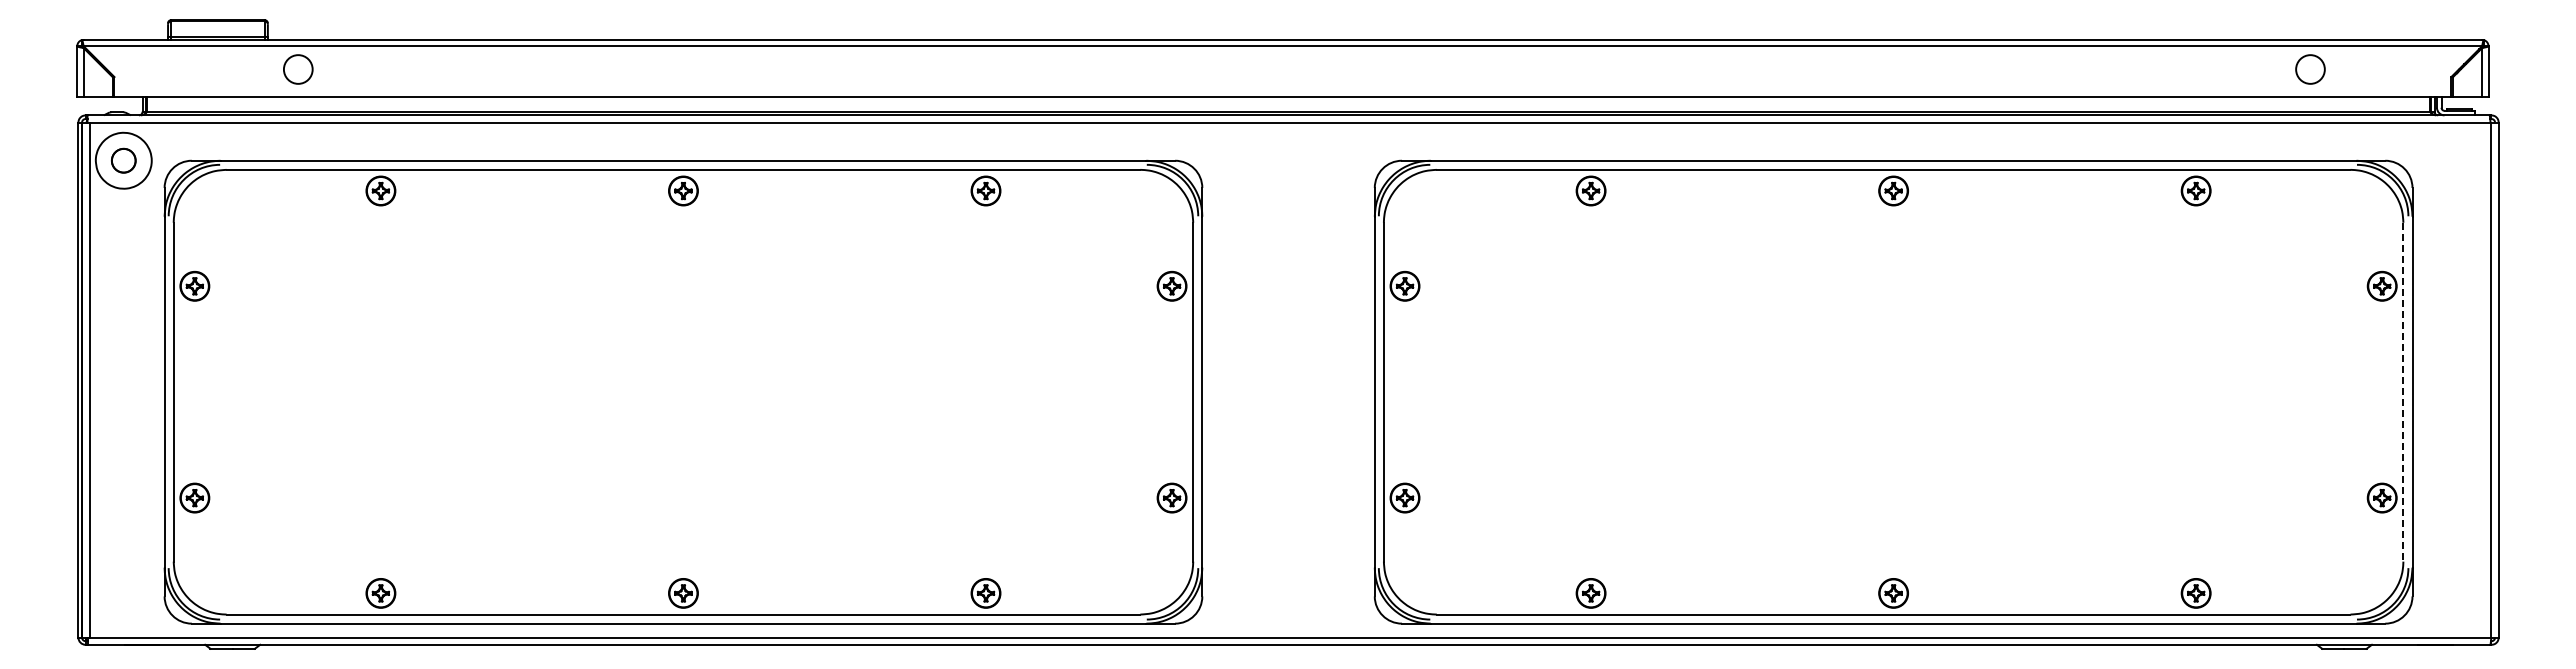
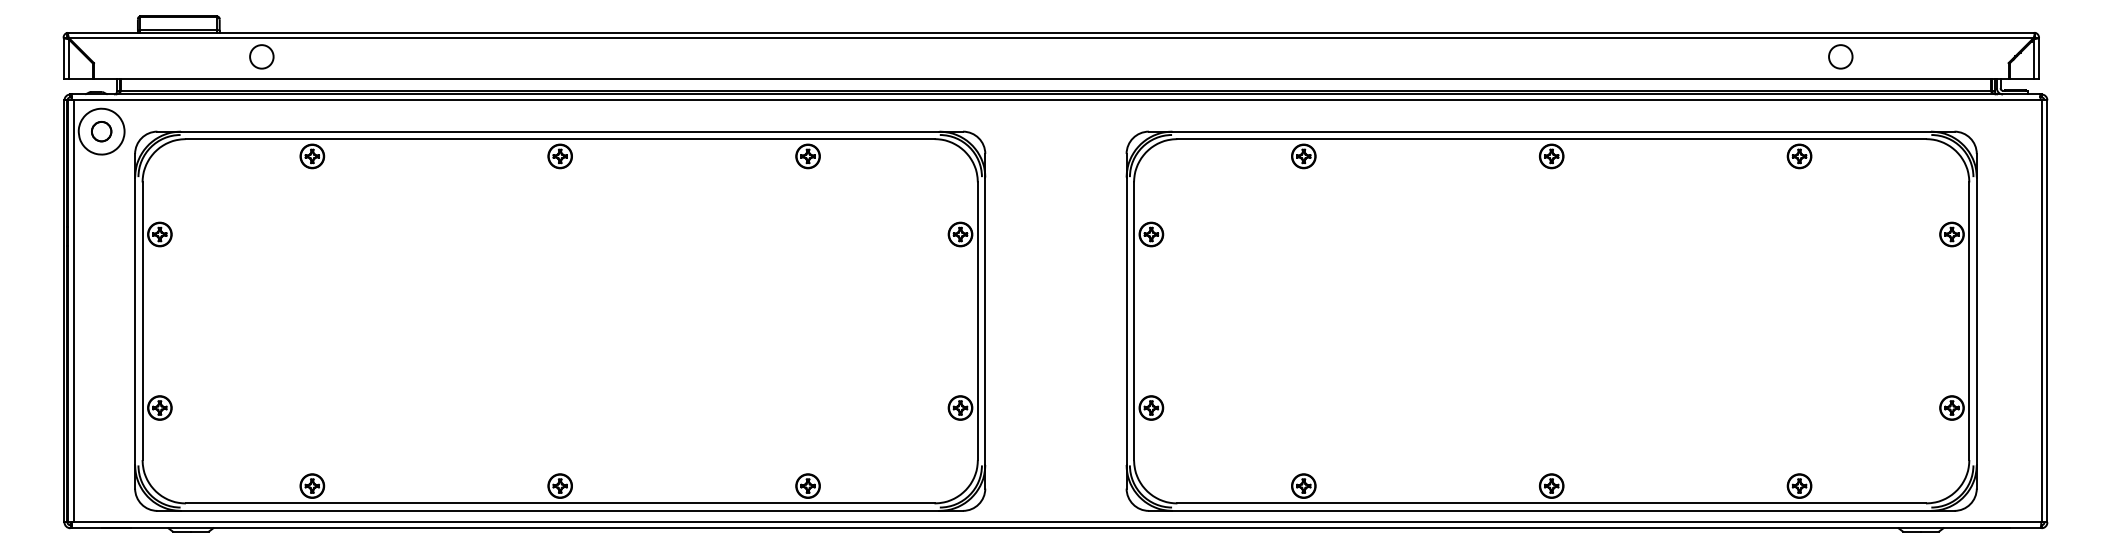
circle: (298, 69) -> (262, 56), moved
circle: (2310, 69) -> (1840, 56), moved
line: (2403, 392) -> (1969, 321), dashed -> solid

